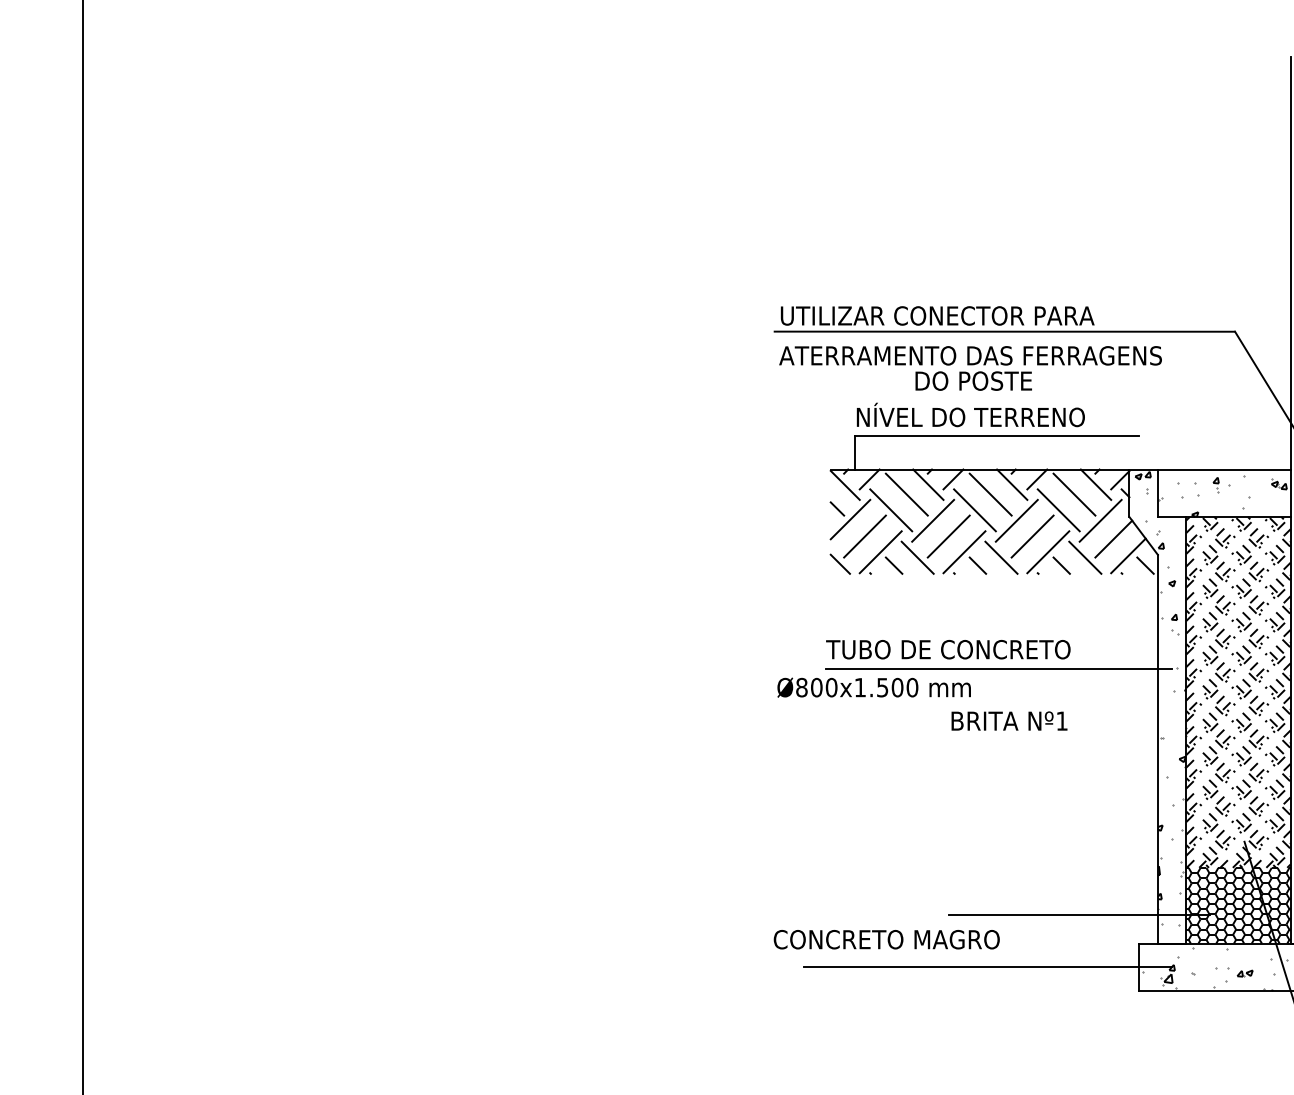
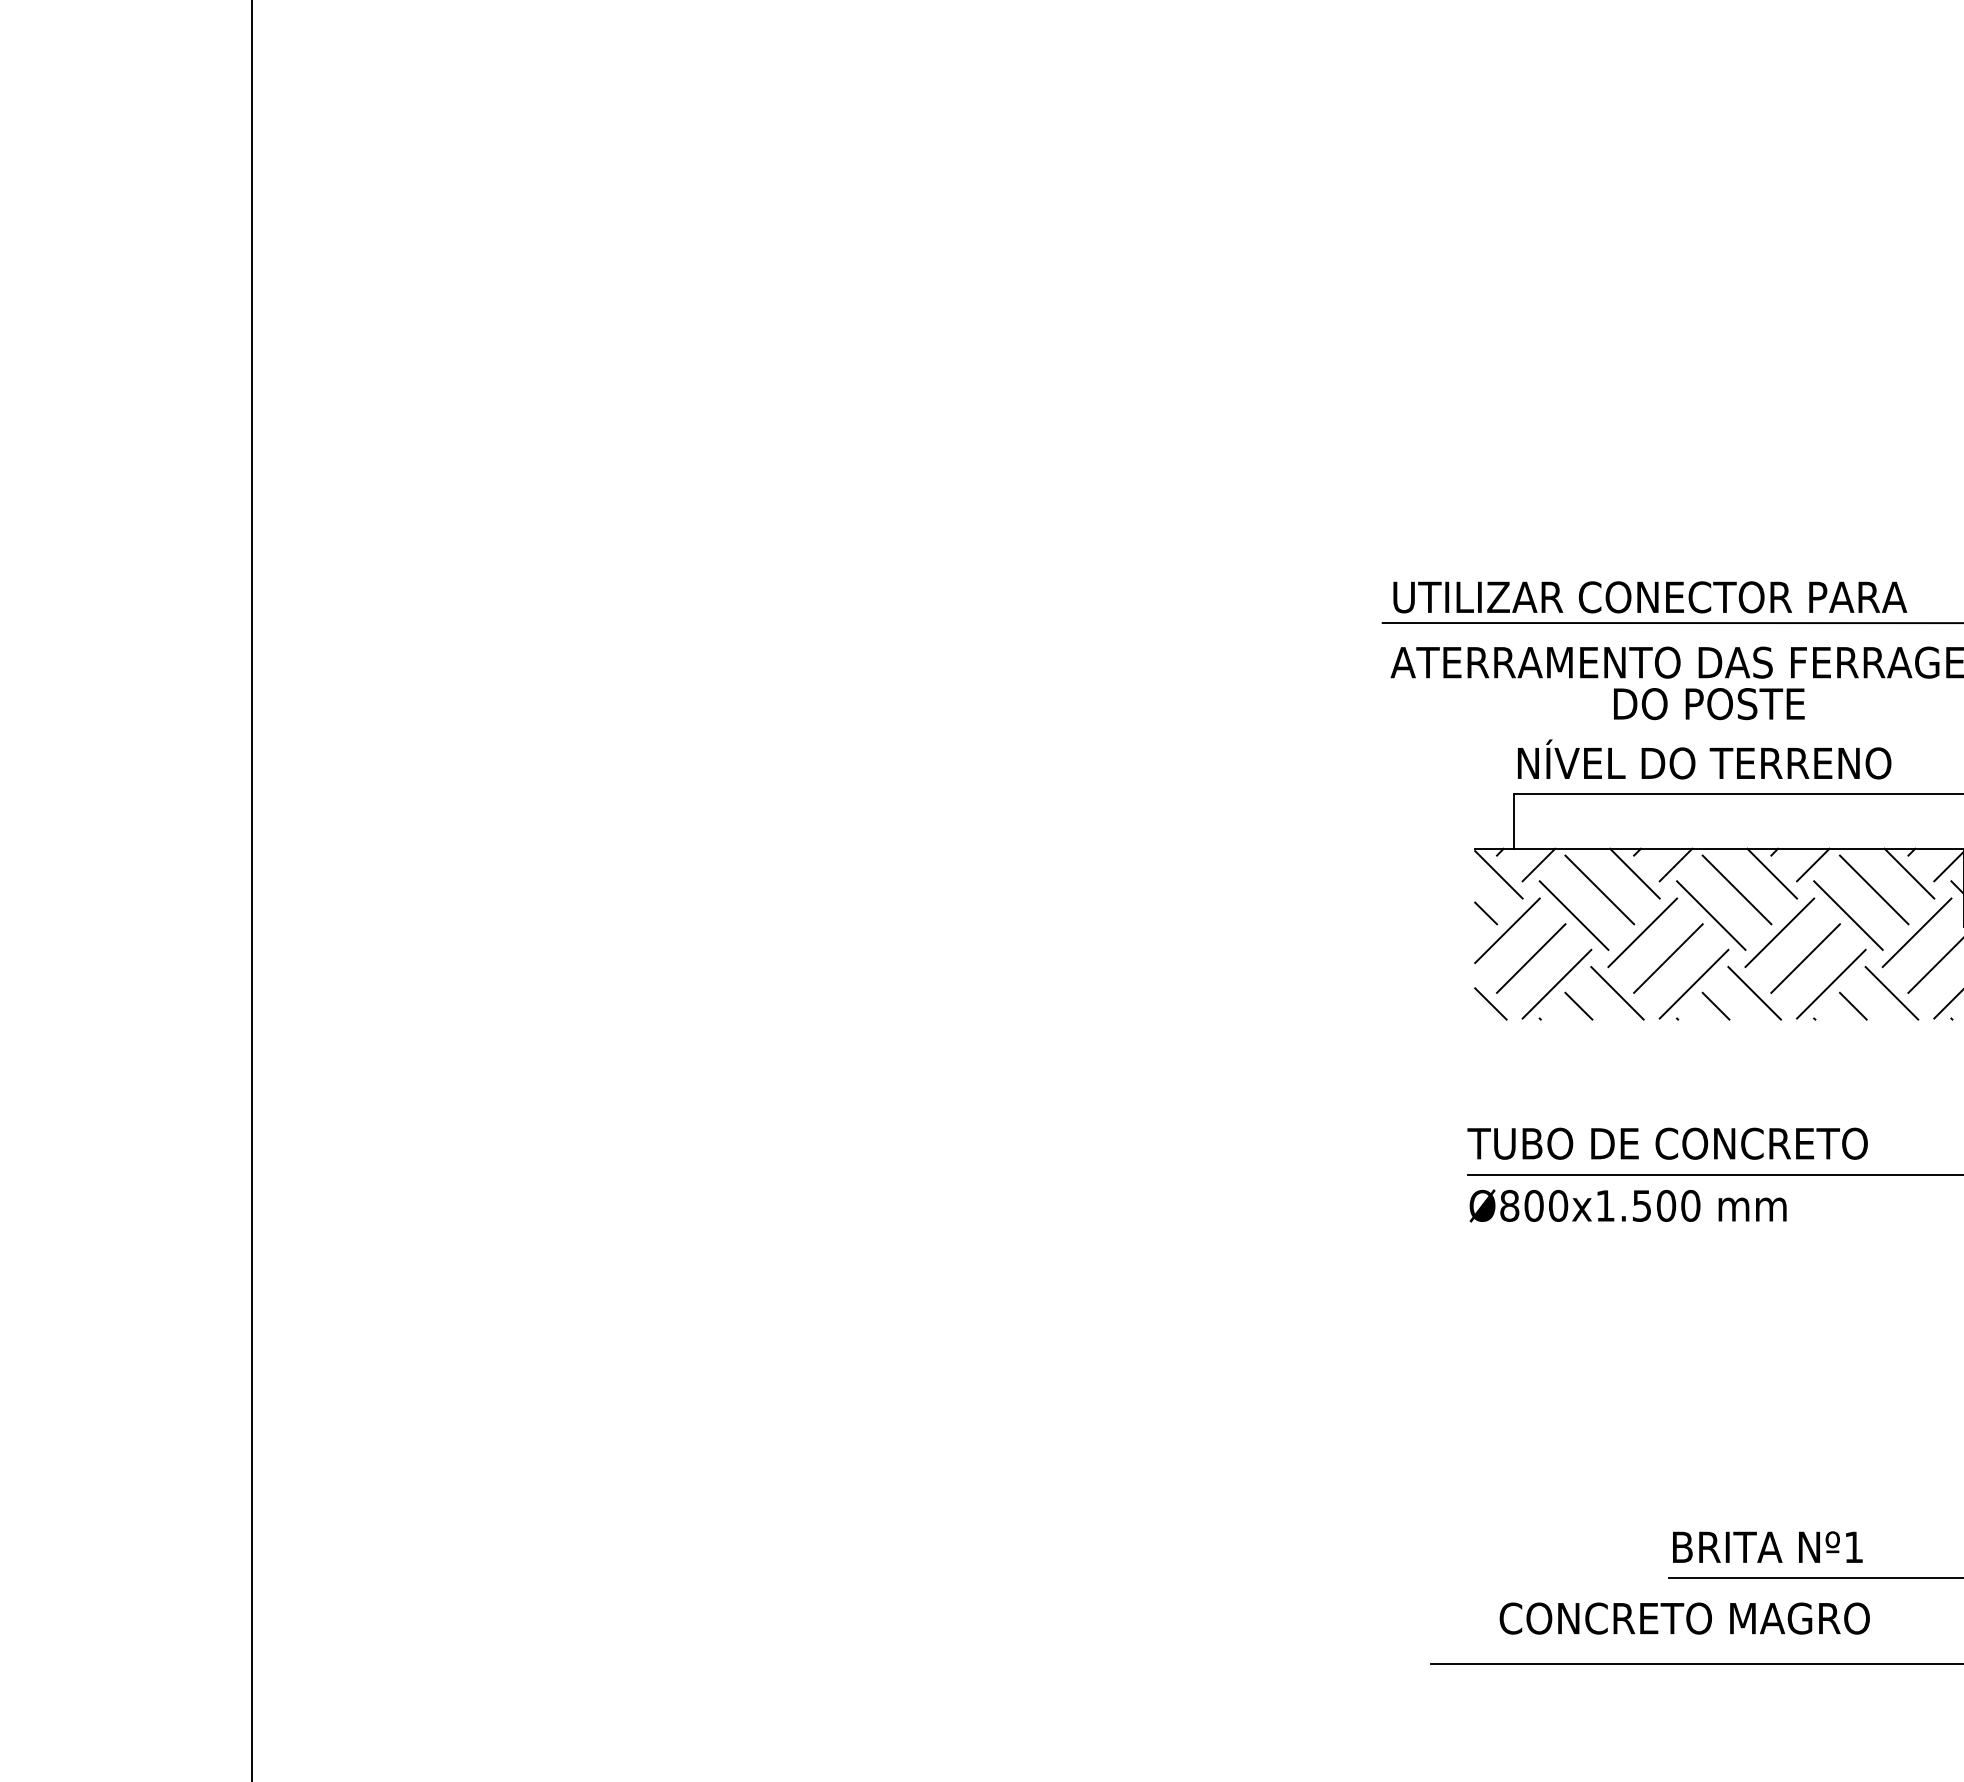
text: (873, 687) -> (1626, 1205), moved
text: (1009, 720) -> (1767, 1546), moved
text: (886, 939) -> (1684, 1618), moved

